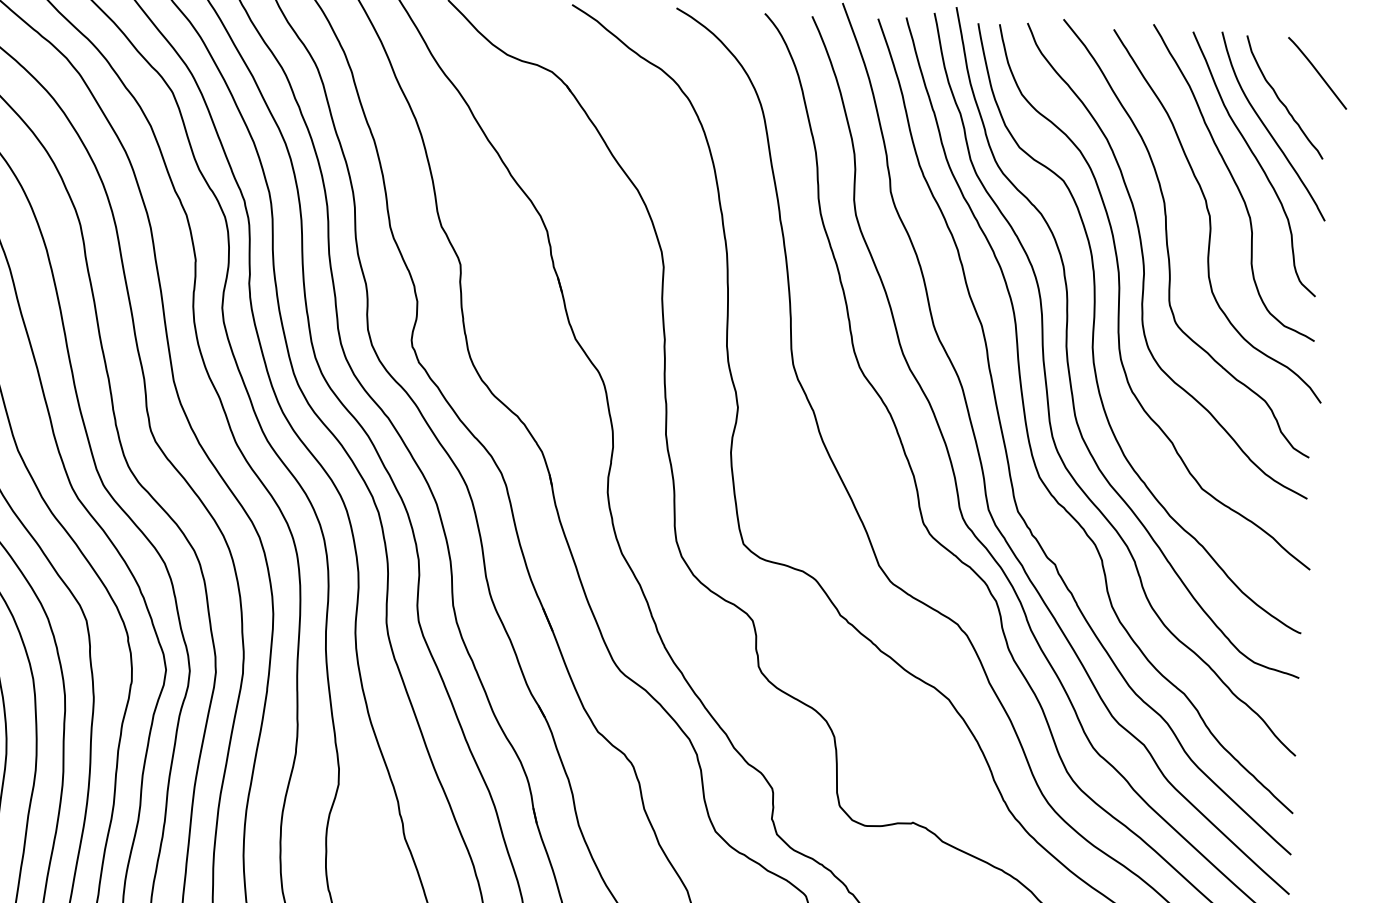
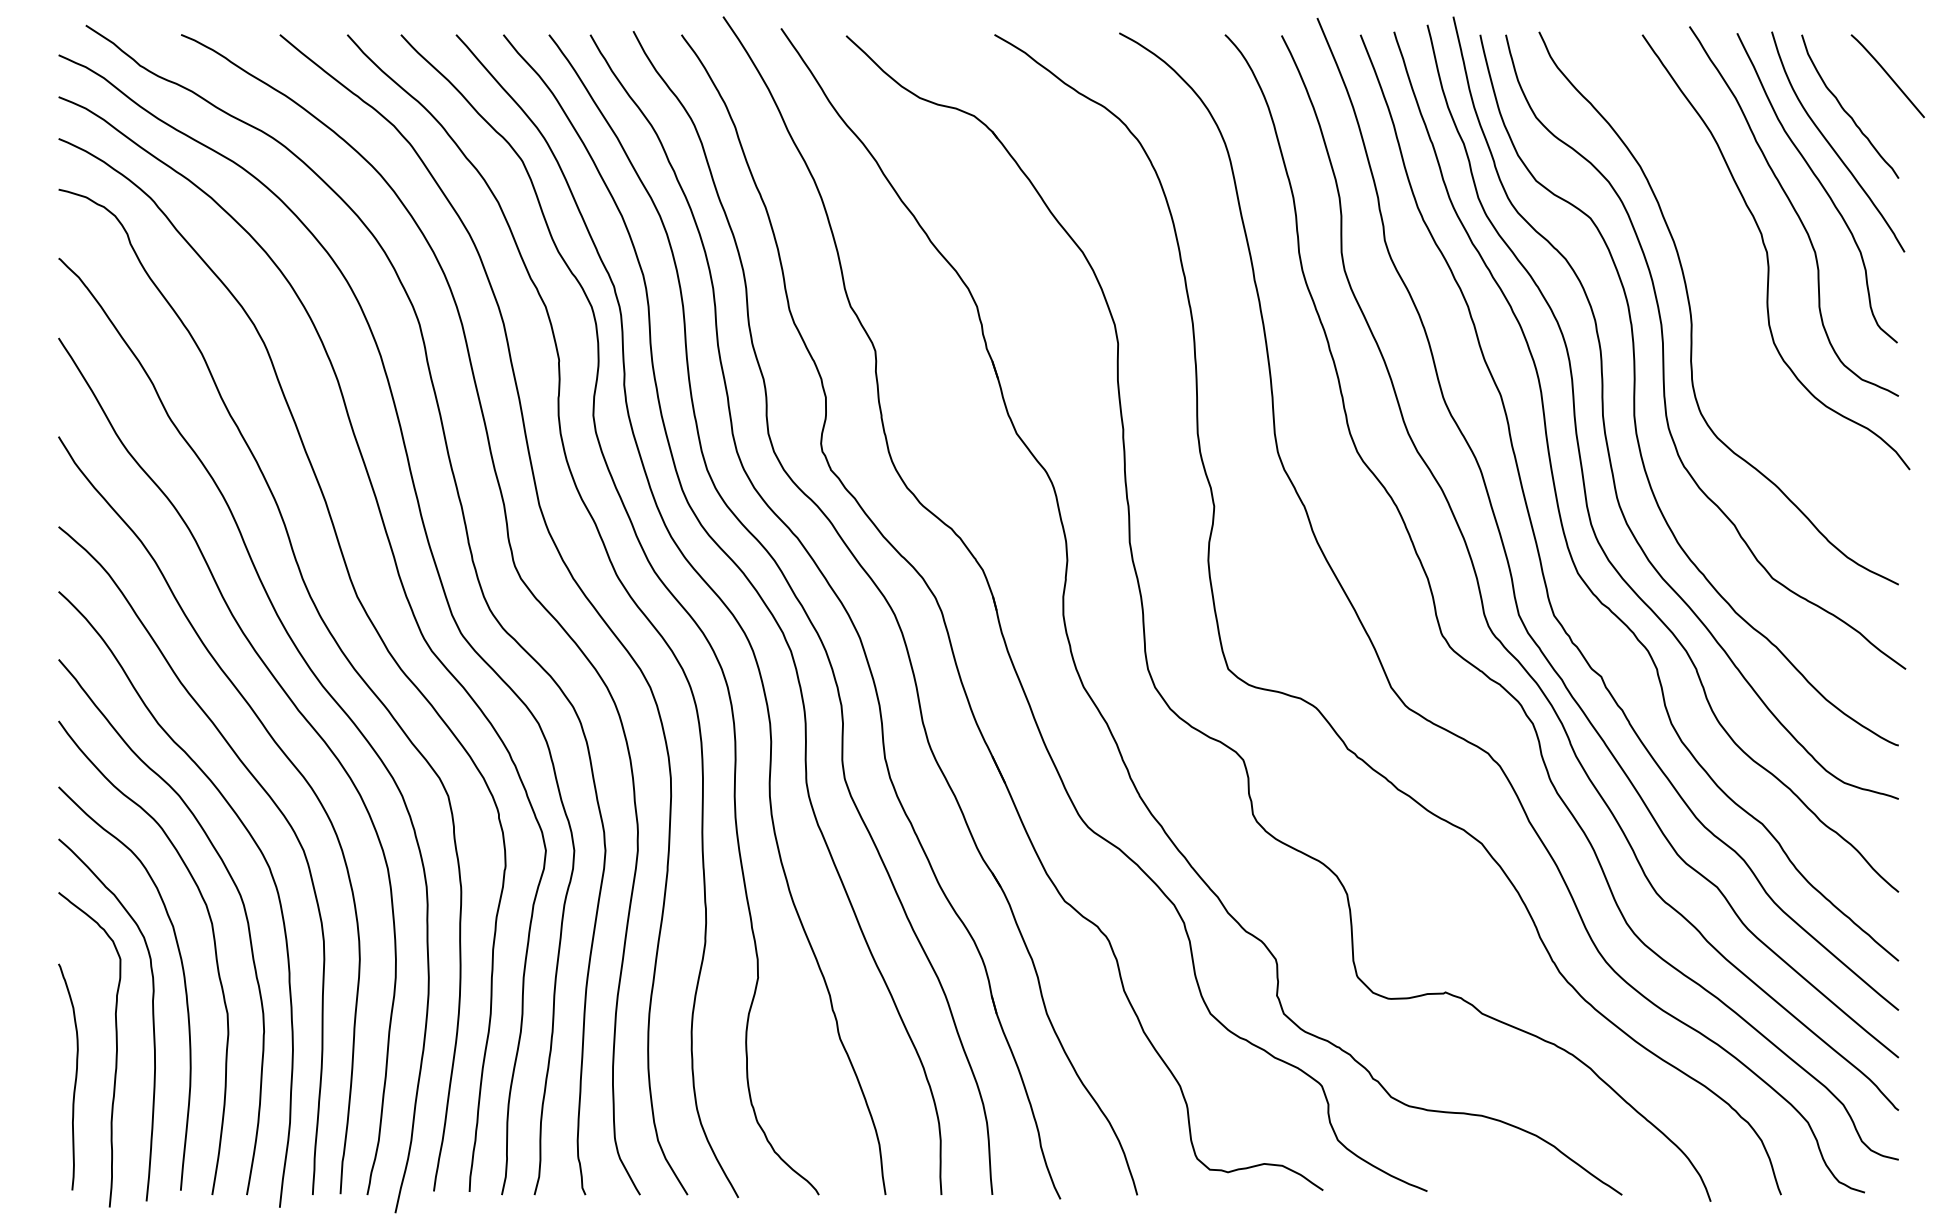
curve: (1167, 241) -> (1718, 285), removed

